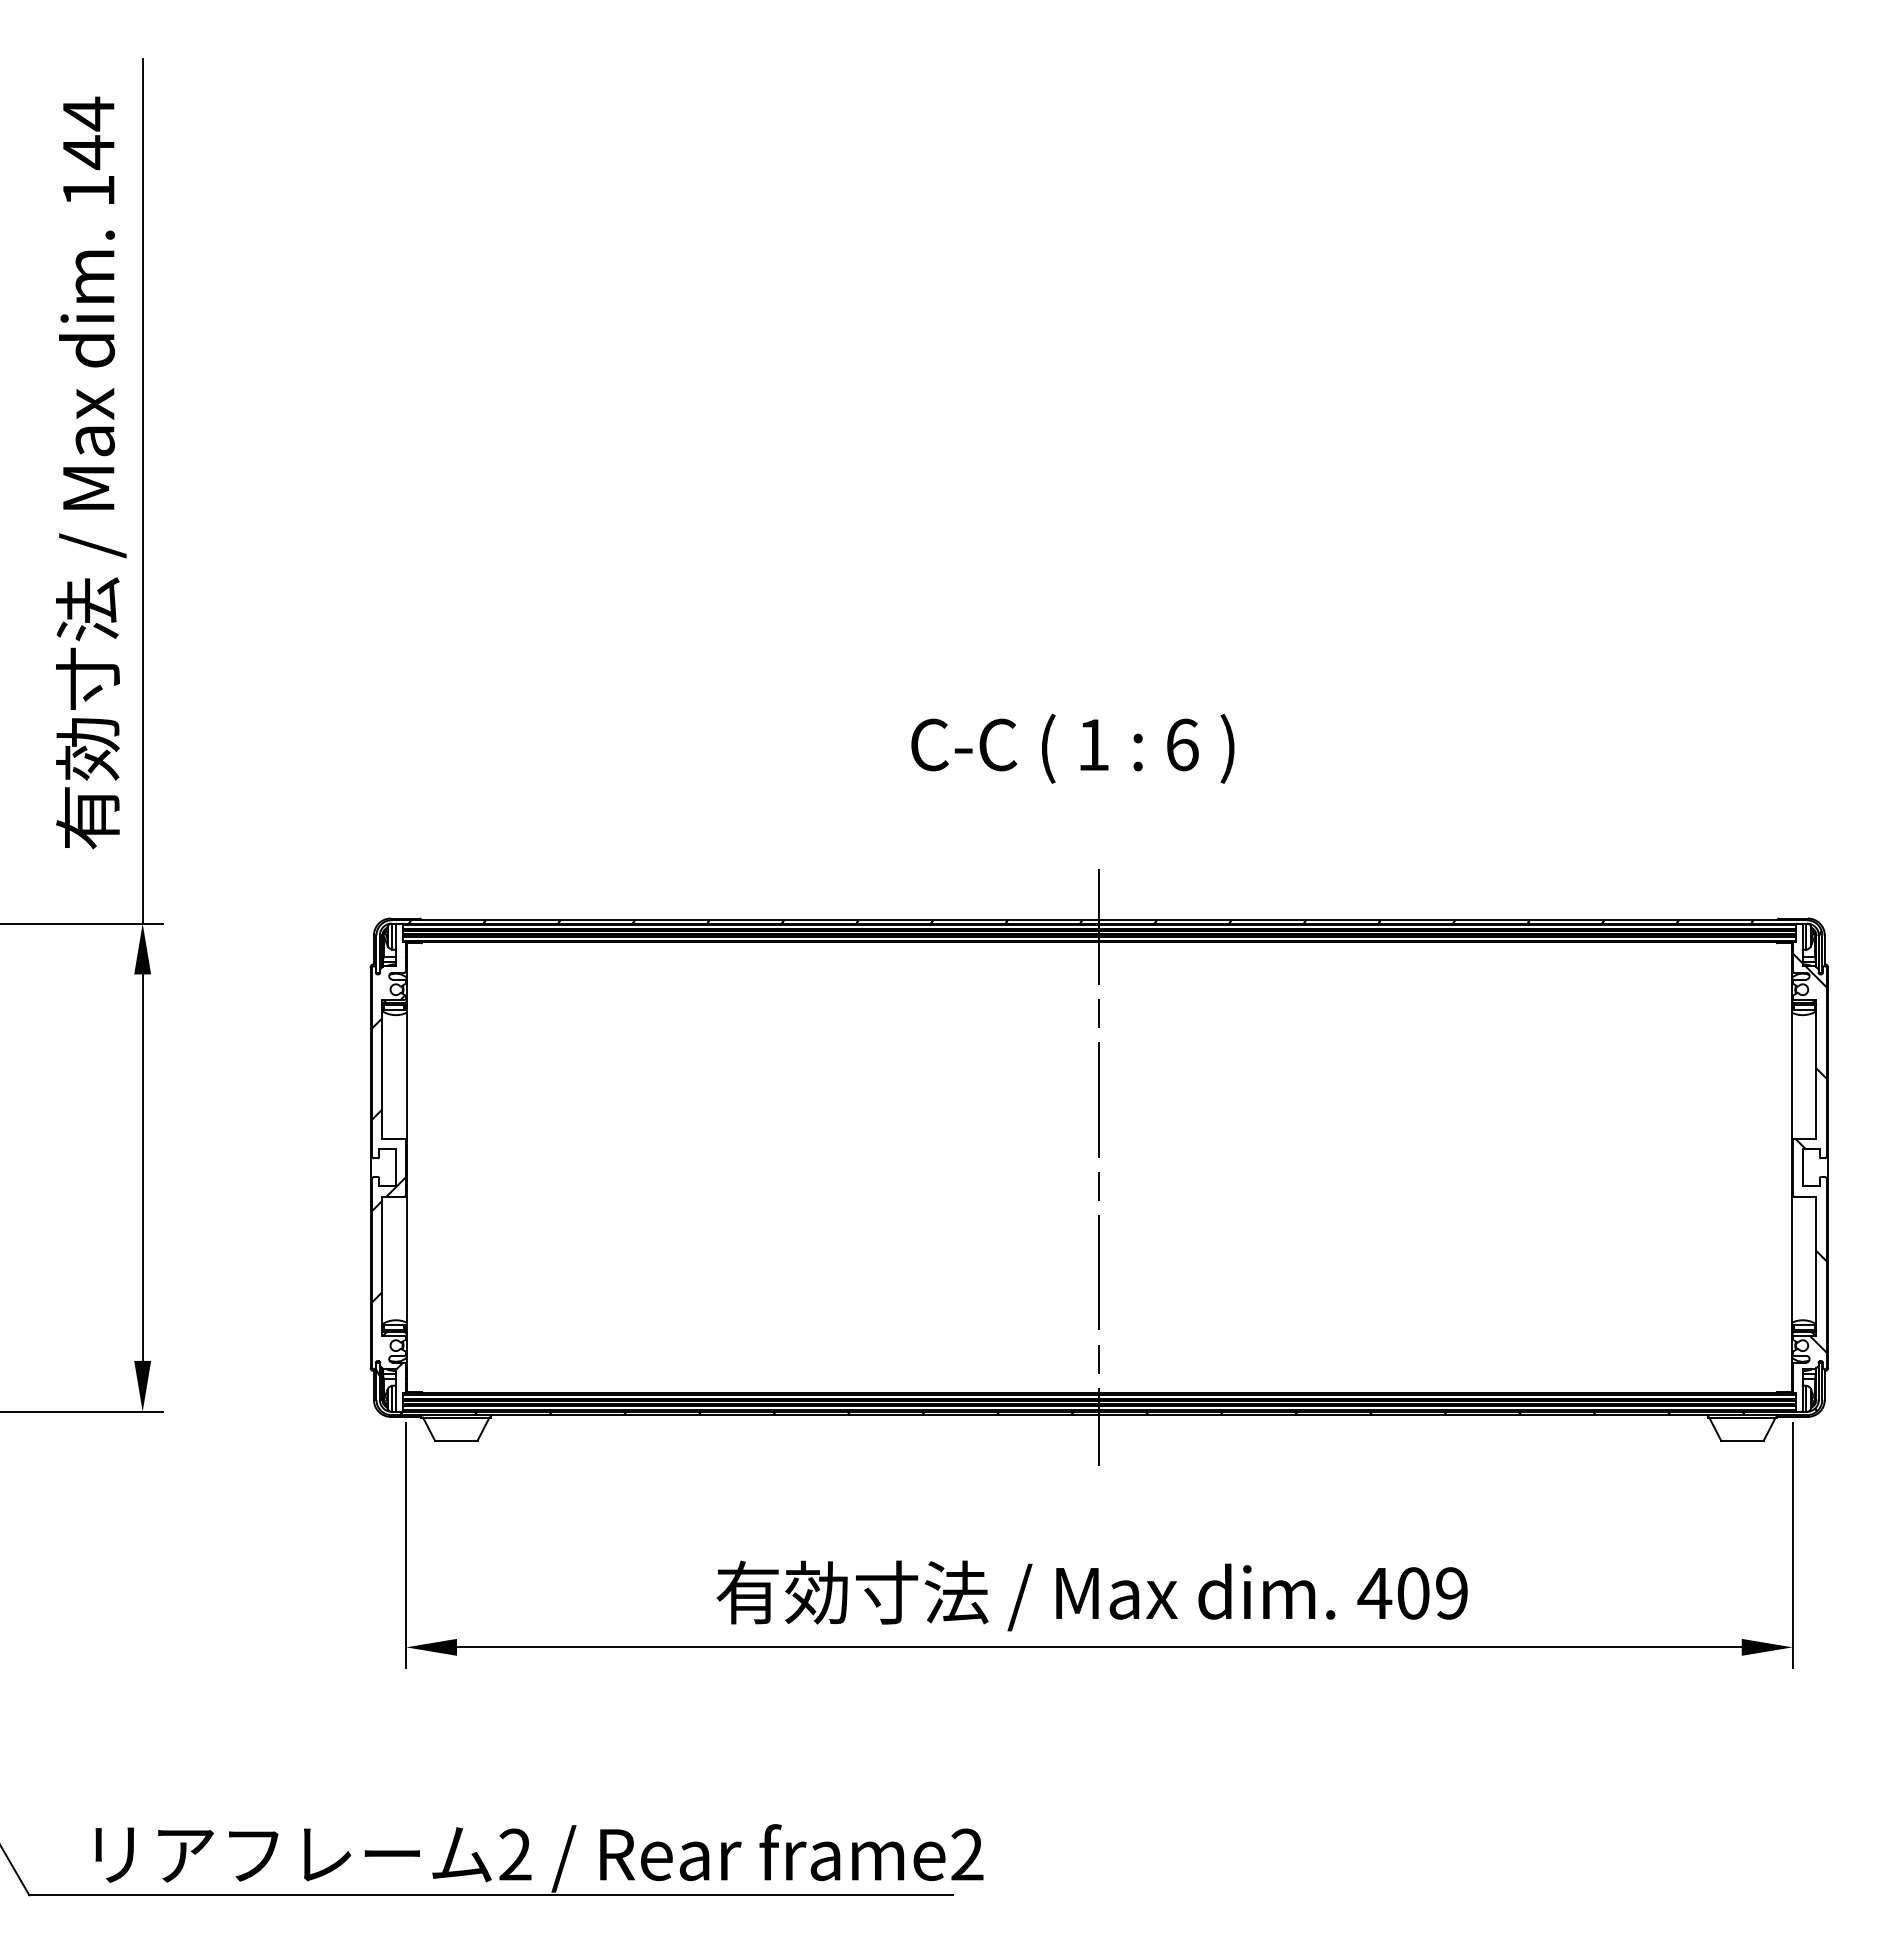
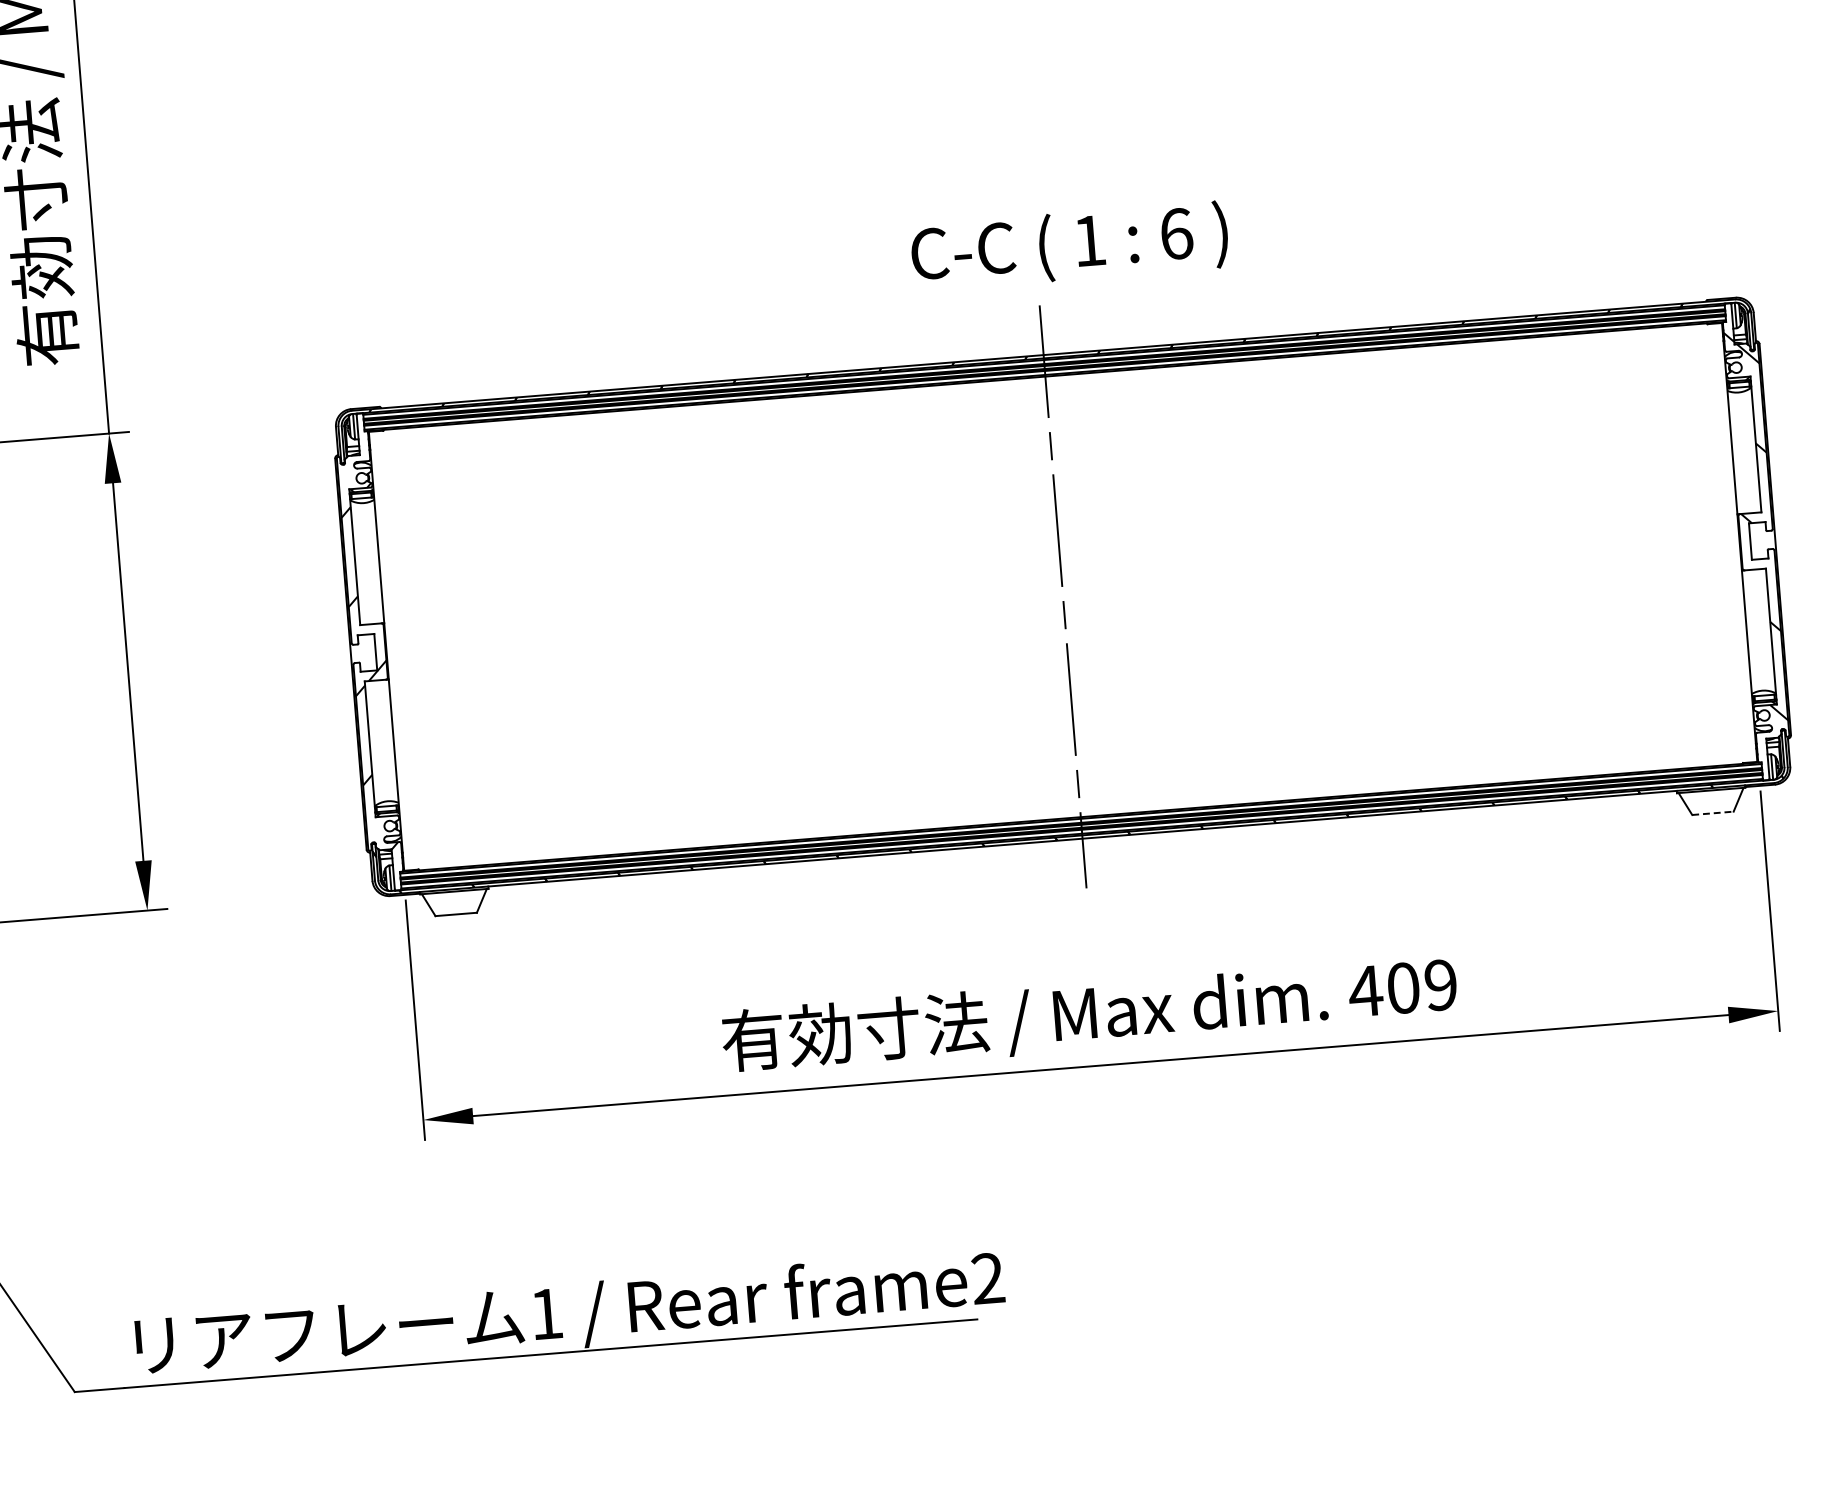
text: (1072, 748) -> (1069, 246), moved
line: (1742, 1440) -> (1712, 812), solid -> dashed
text: (515, 1854) -> (546, 1313), 2 -> 1

